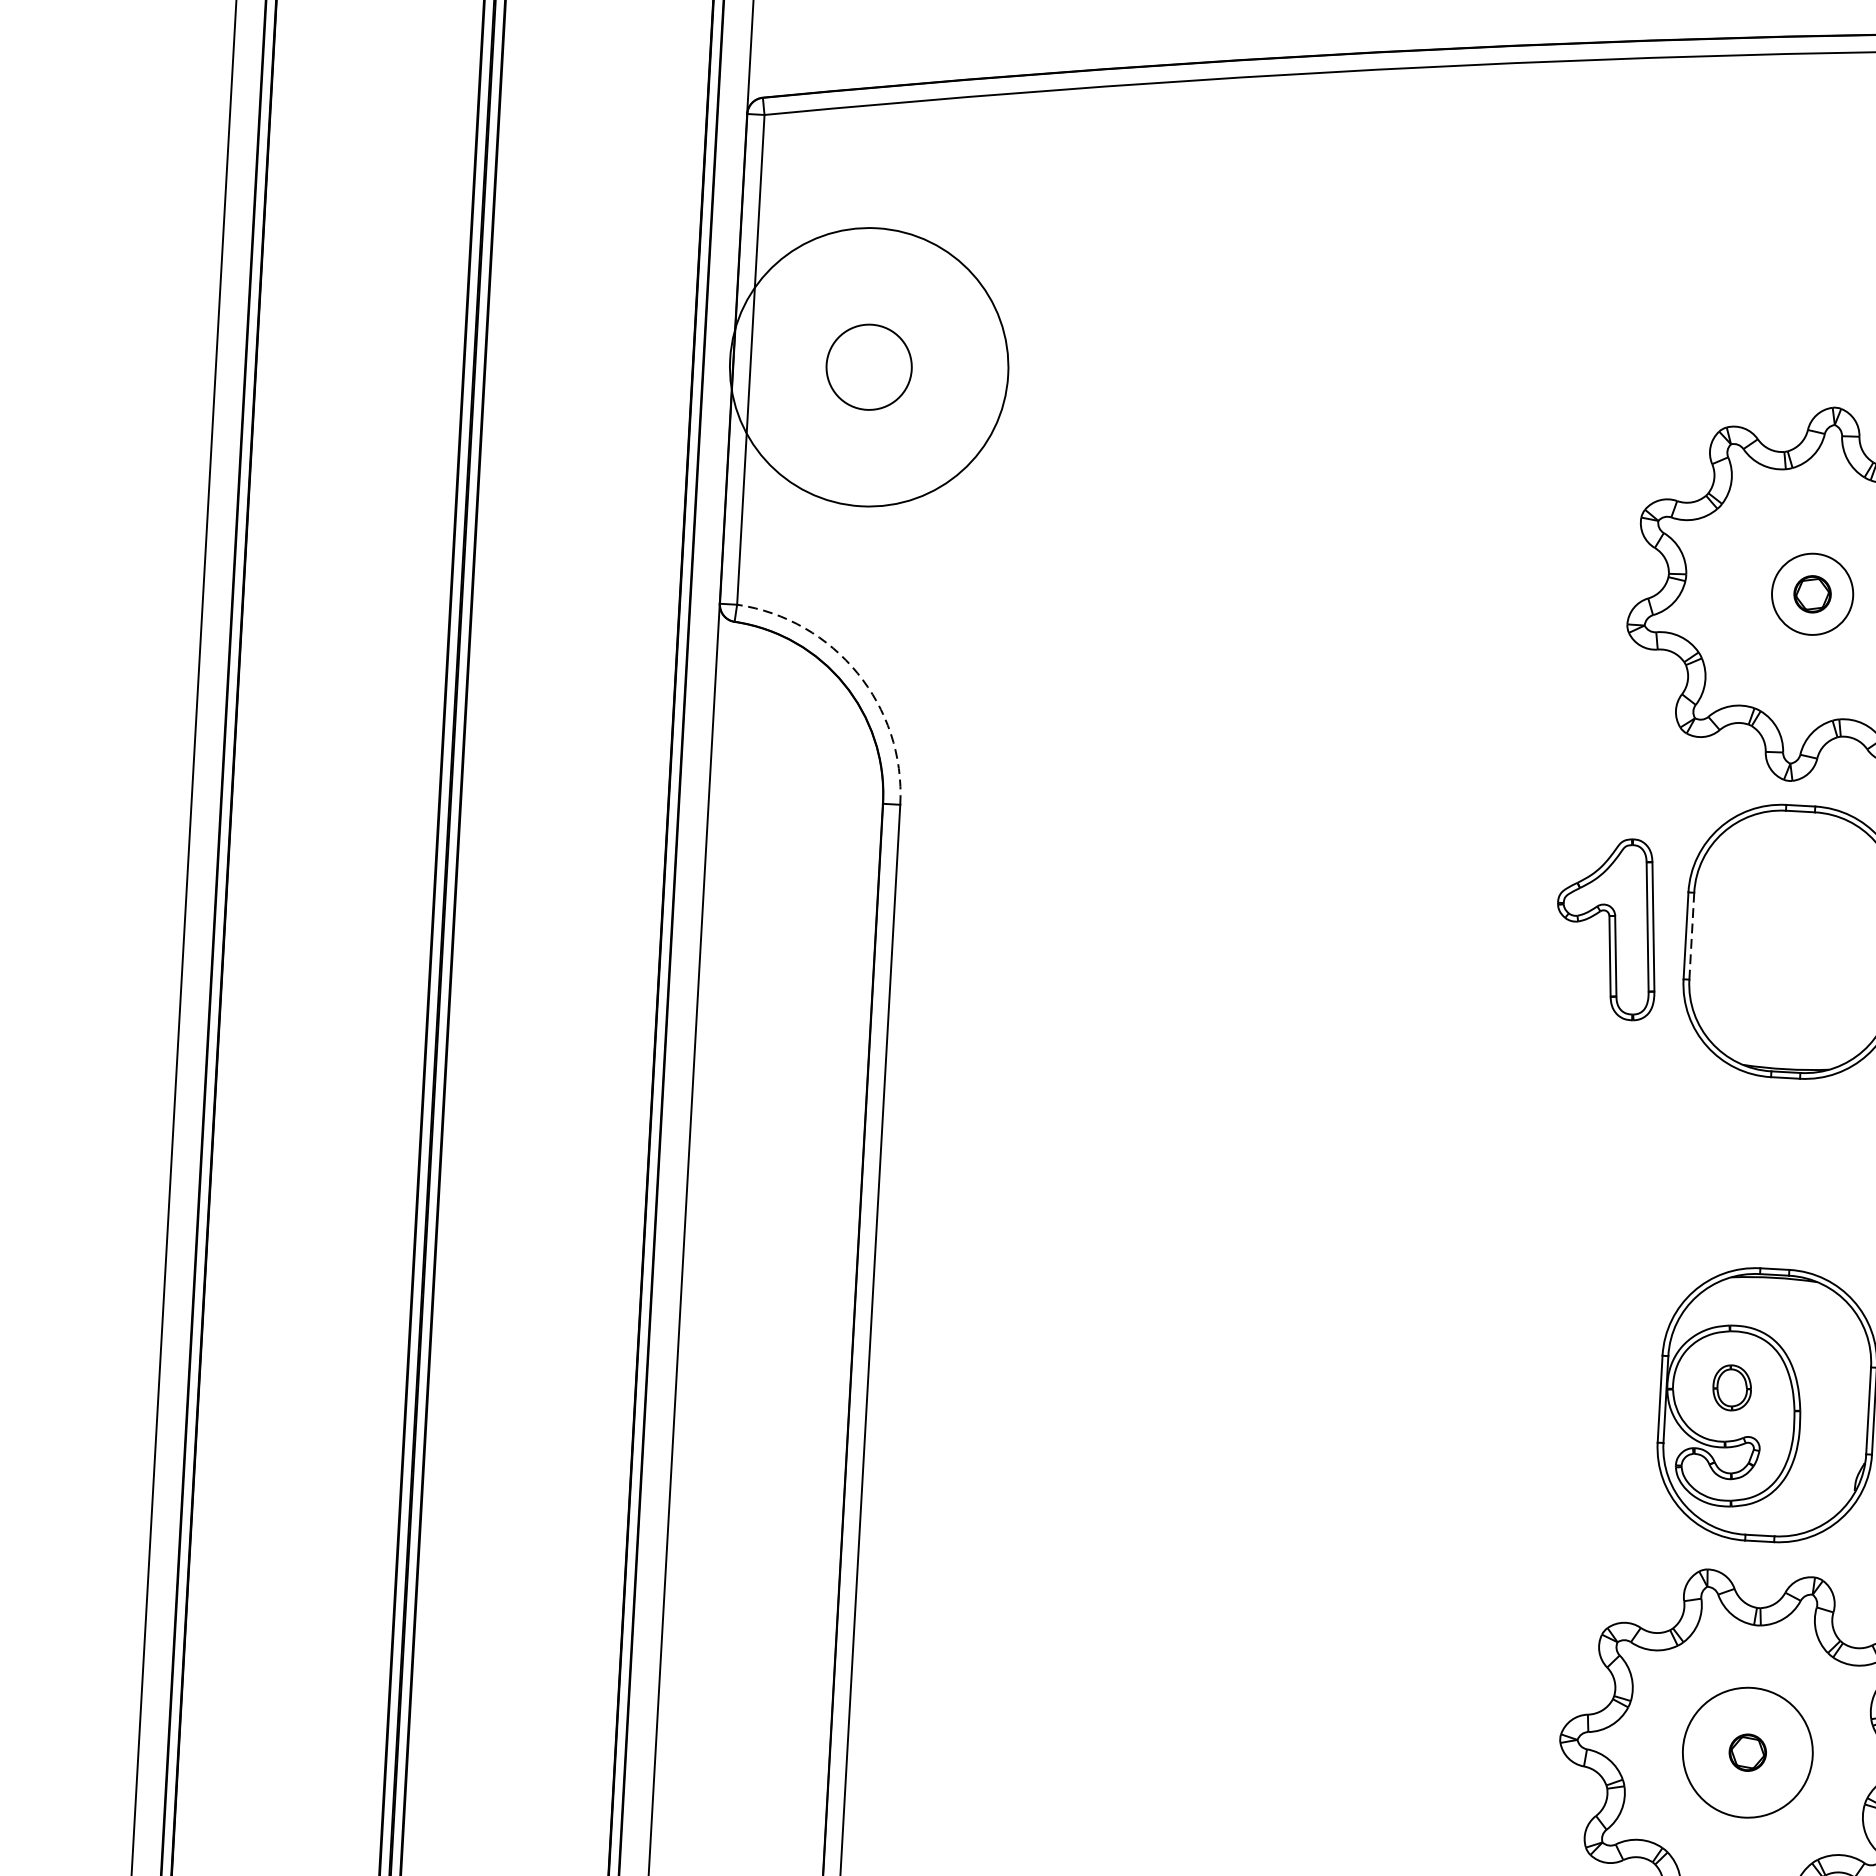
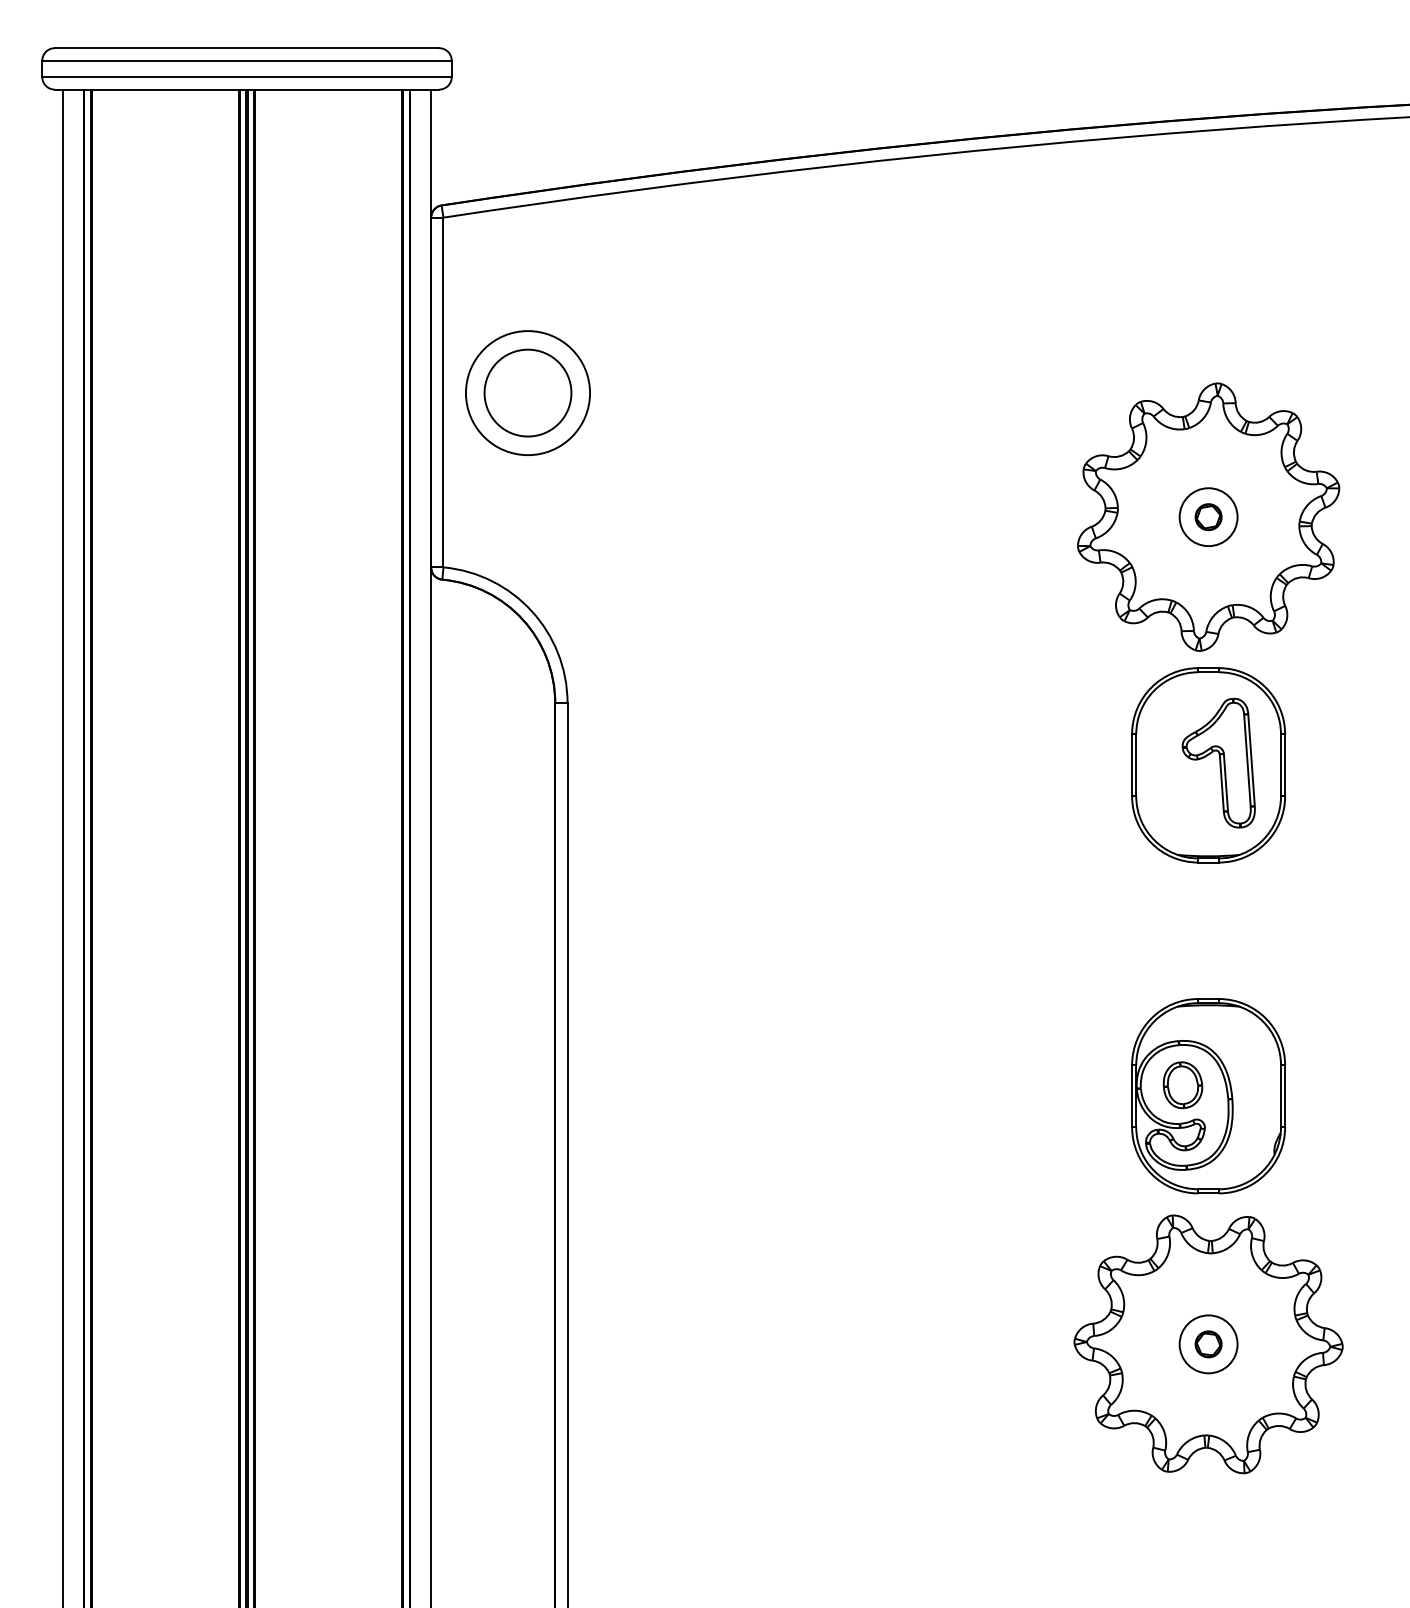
circle: (868, 366) -> (527, 392), size x1.43
circle: (868, 367) -> (527, 393), size x0.62
arc: (856, 673) -> (531, 611), dashed -> solid
part: (1606, 927) -> (1218, 762), moved
line: (1692, 936) -> (1136, 765), dashed -> solid
part: (1731, 1388) -> (1182, 1085), size x1.43
circle: (1747, 1752) -> (1208, 1344), size x0.62

